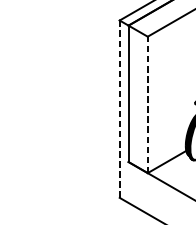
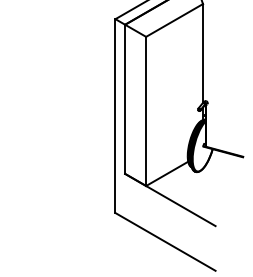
line: (148, 104) -> (146, 111), dashed -> solid
line: (119, 109) -> (115, 116), dashed -> solid

